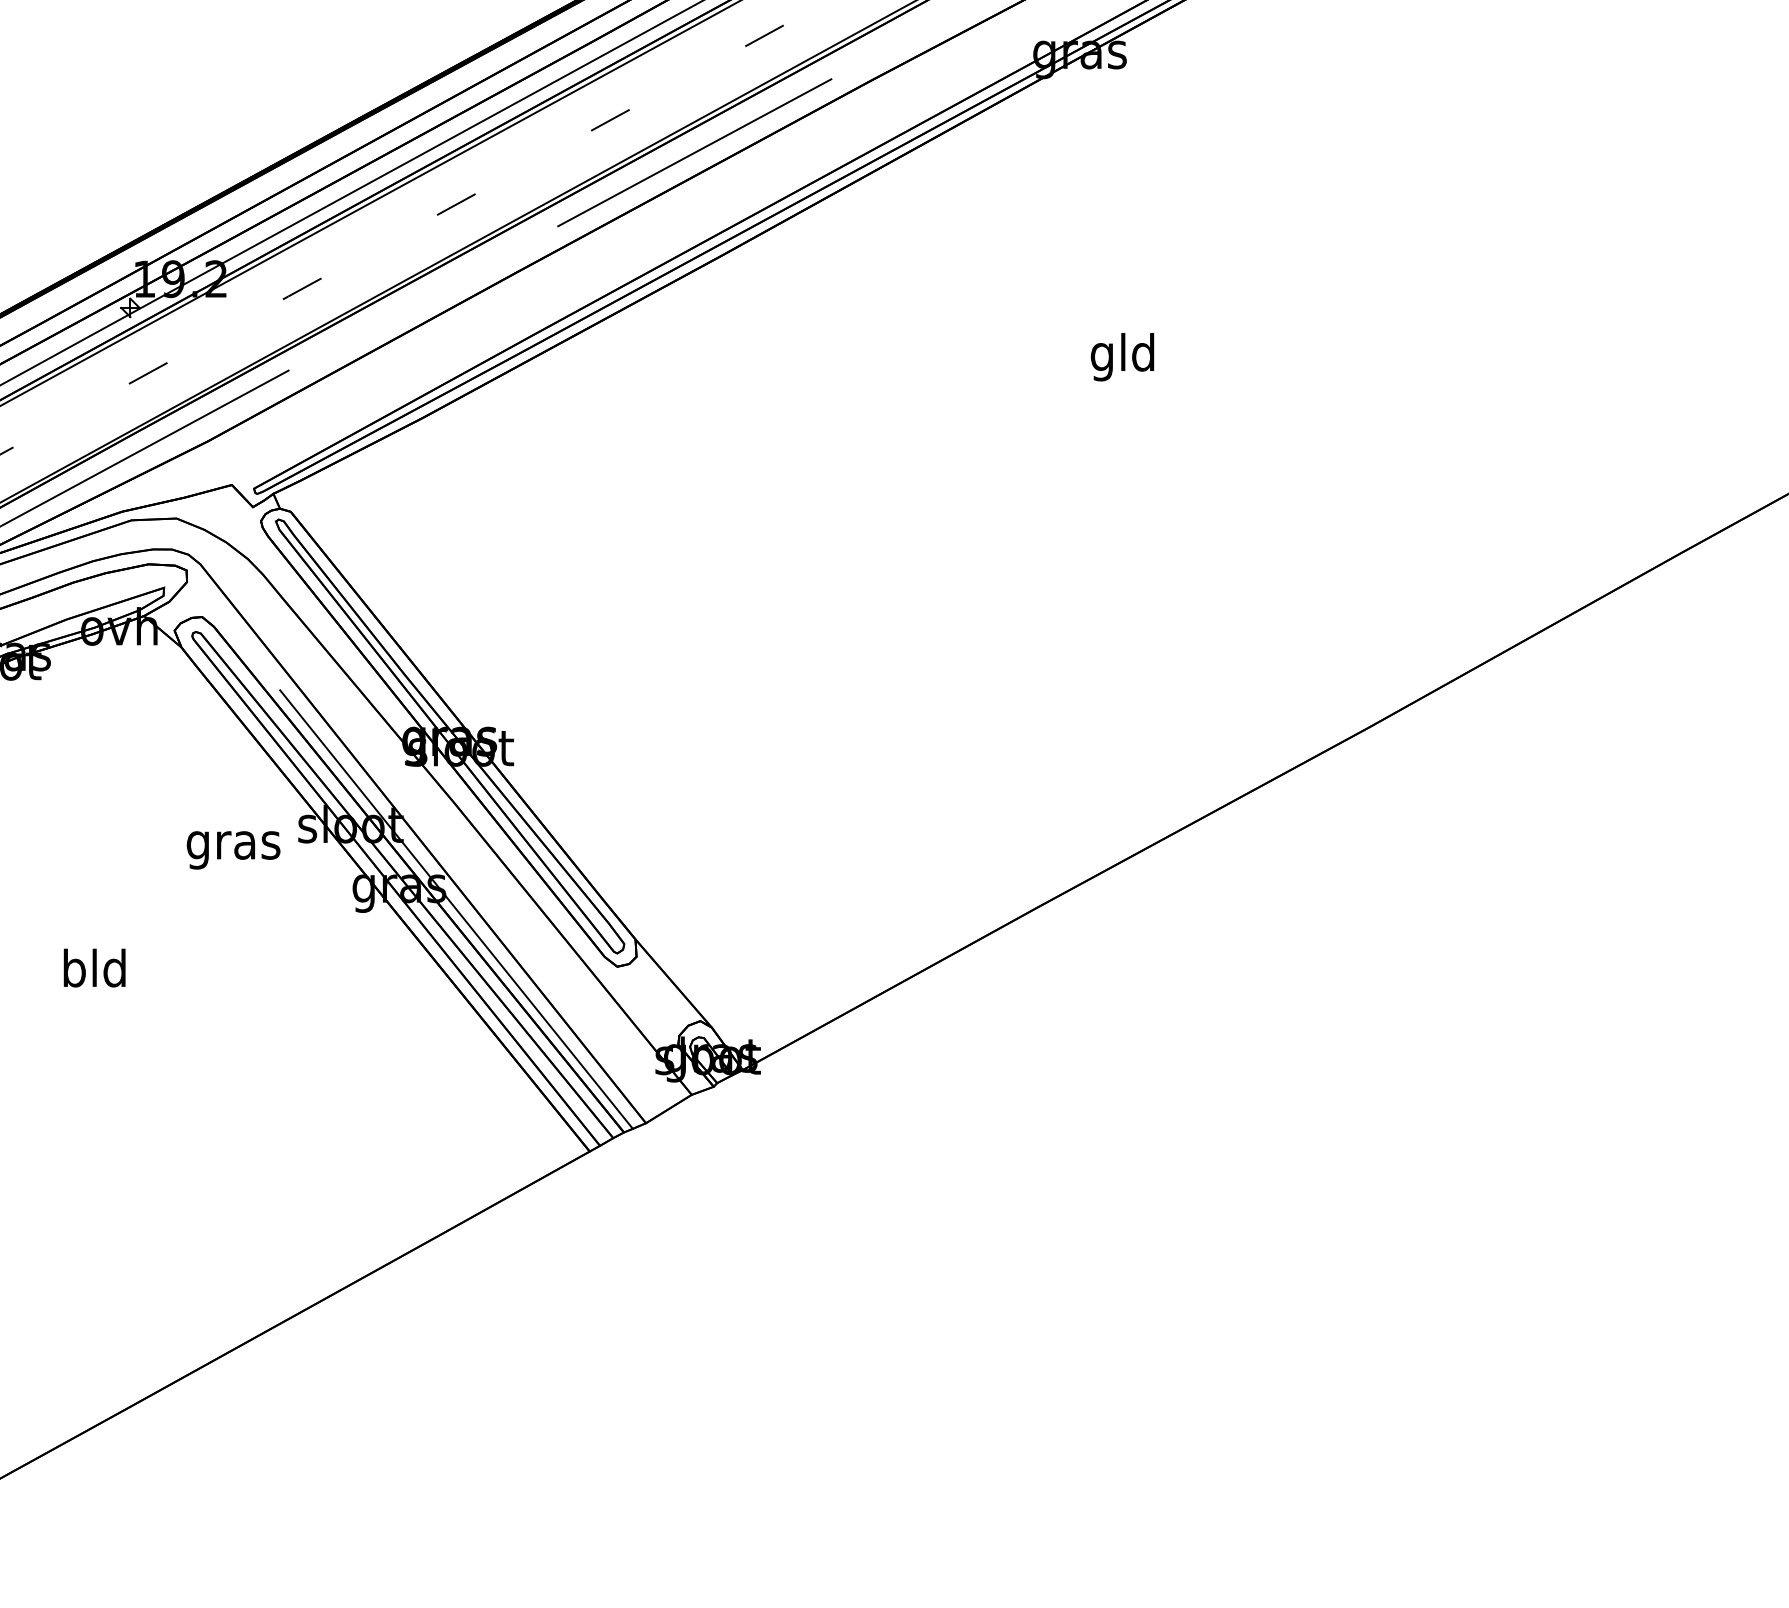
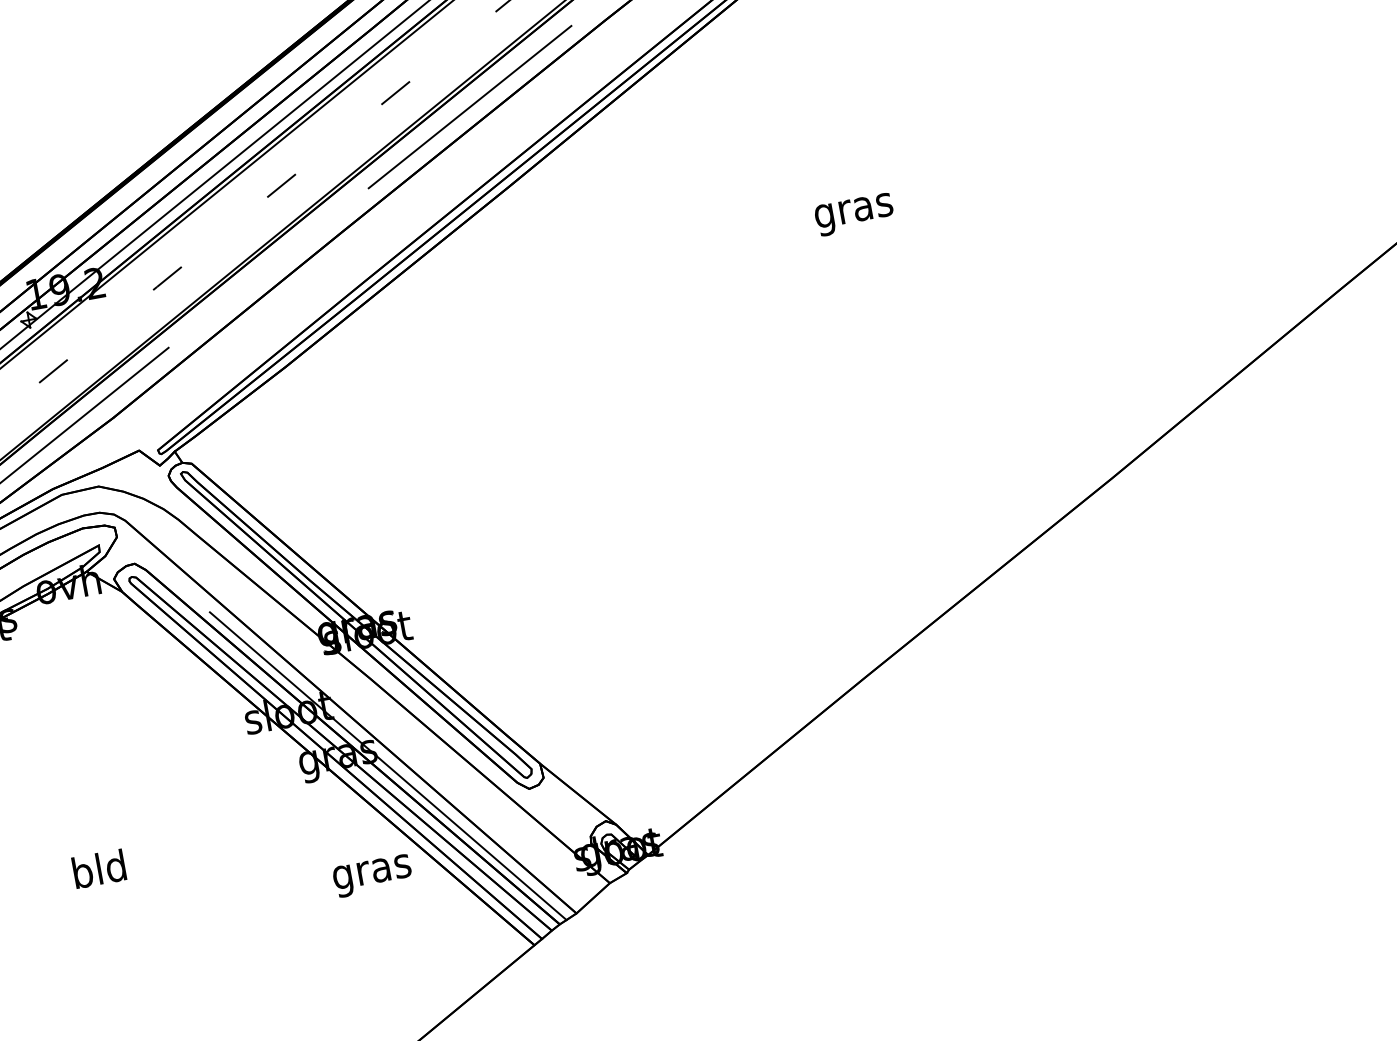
text: (1123, 357) -> (853, 210), gld -> gras
text: (233, 850) -> (372, 876), moved

